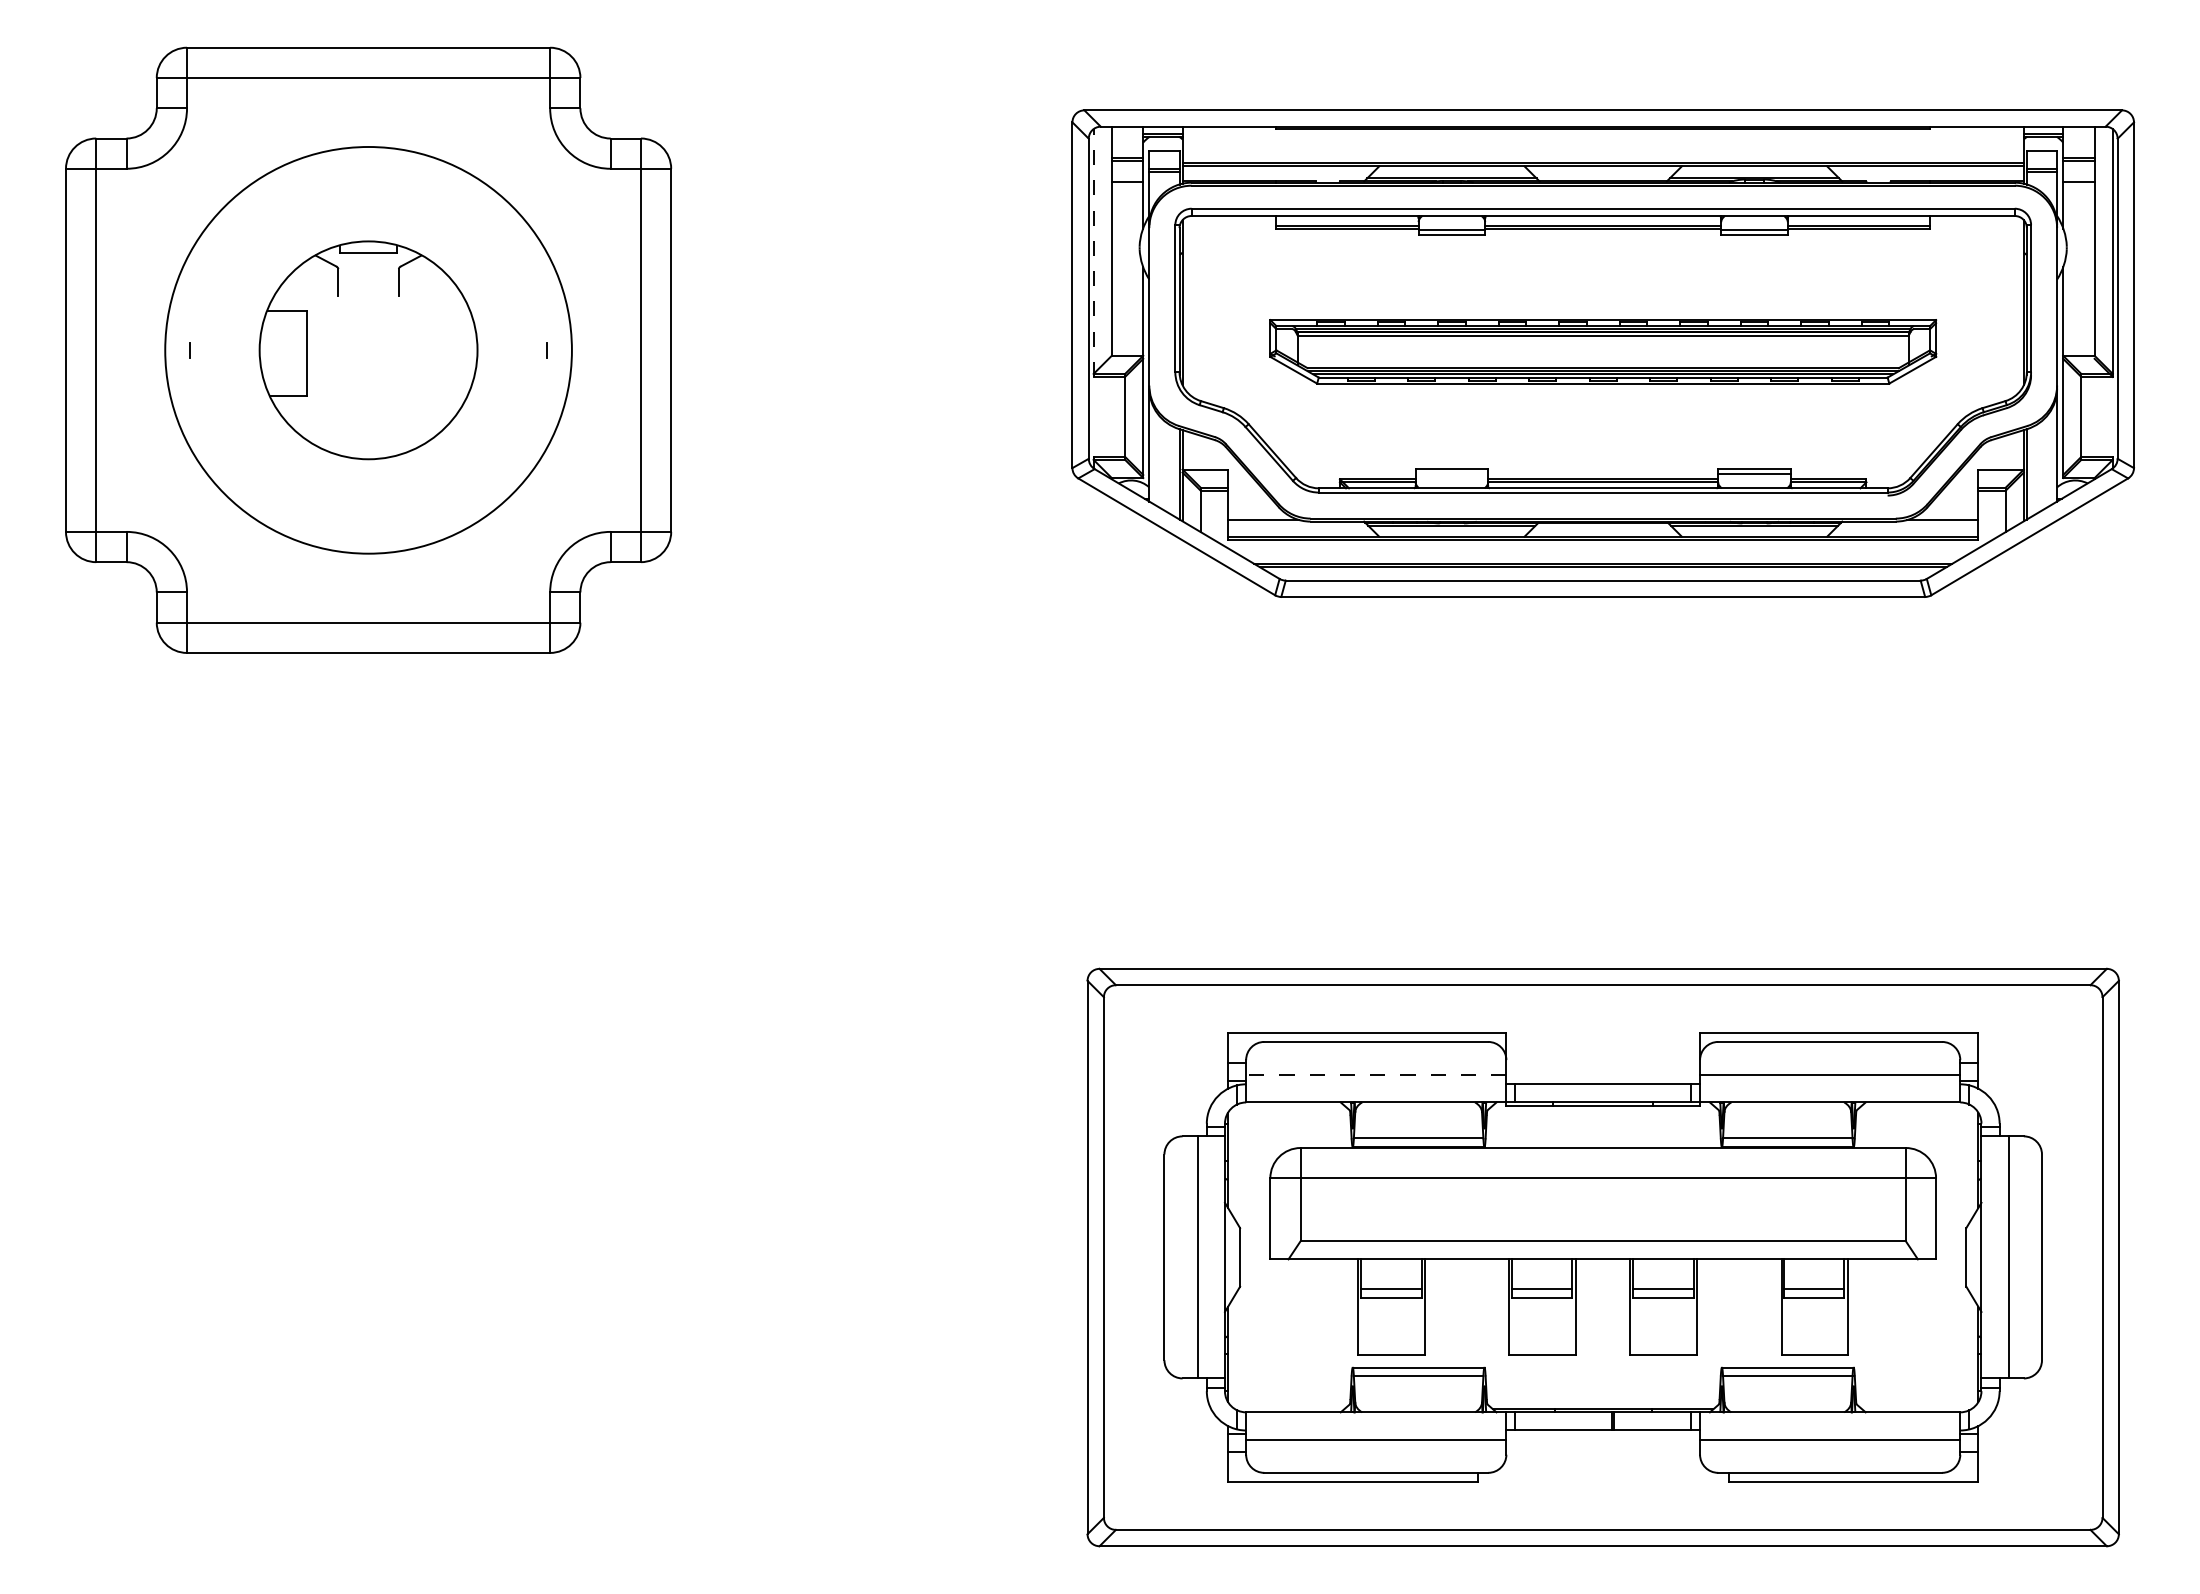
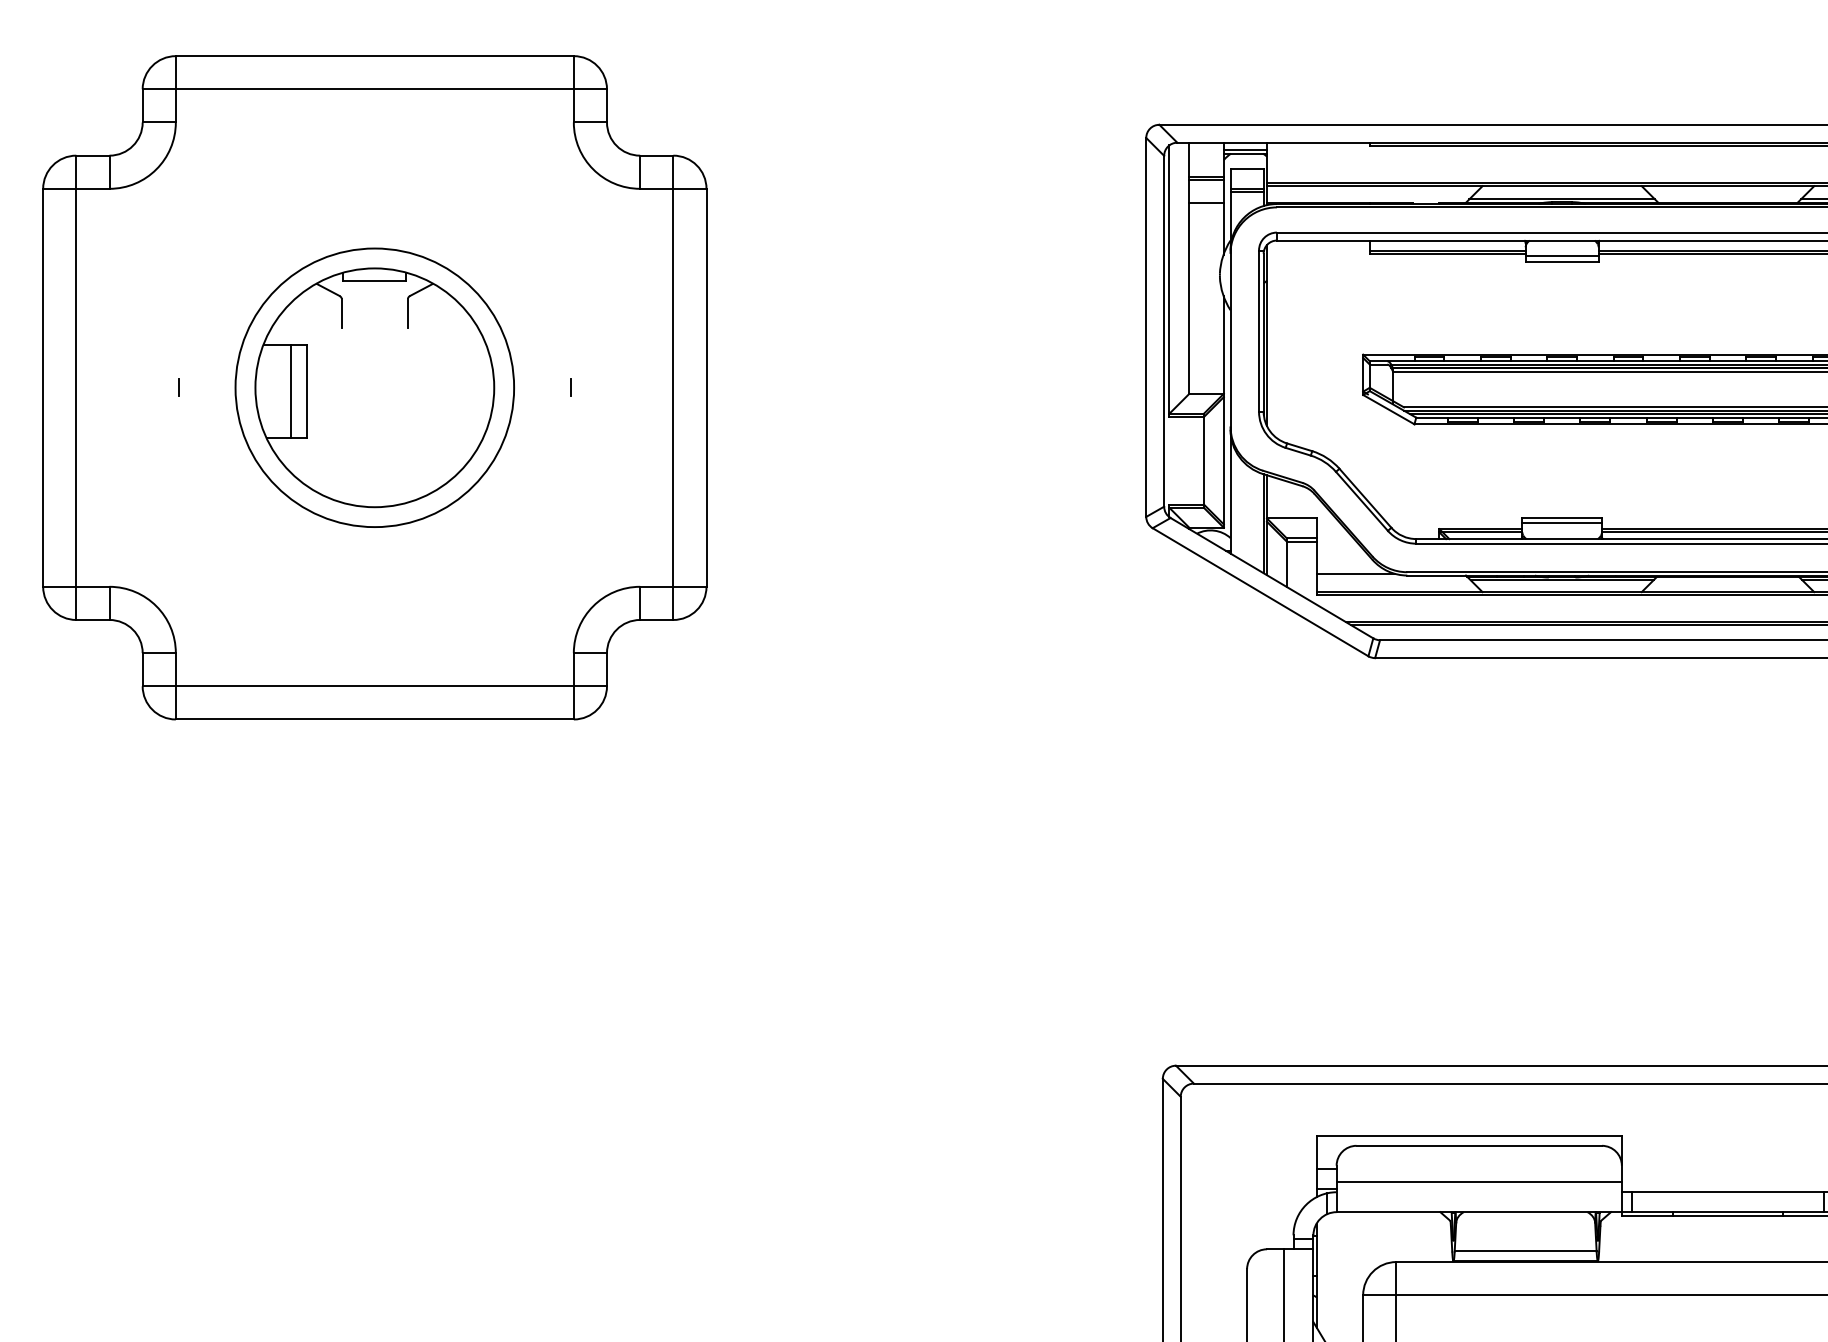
line: (1093, 253) -> (1169, 281), dashed -> solid
circle: (368, 350) -> (374, 387), size x0.62
line: (291, 353) -> (290, 391), added
line: (1451, 474) -> (1561, 523), added
line: (1375, 1075) -> (1478, 1182), dashed -> solid

